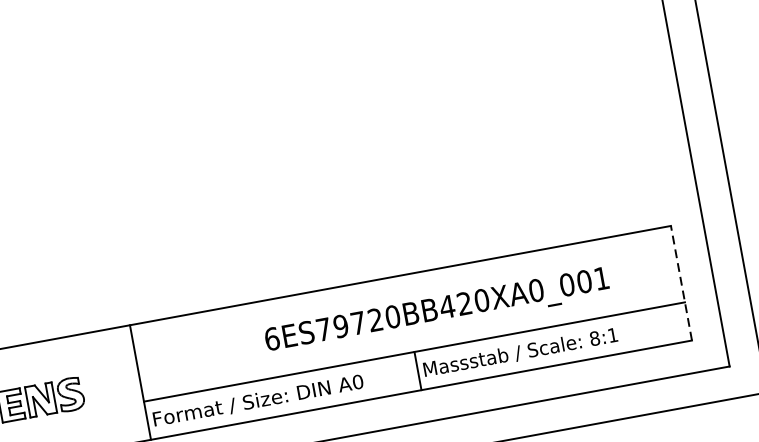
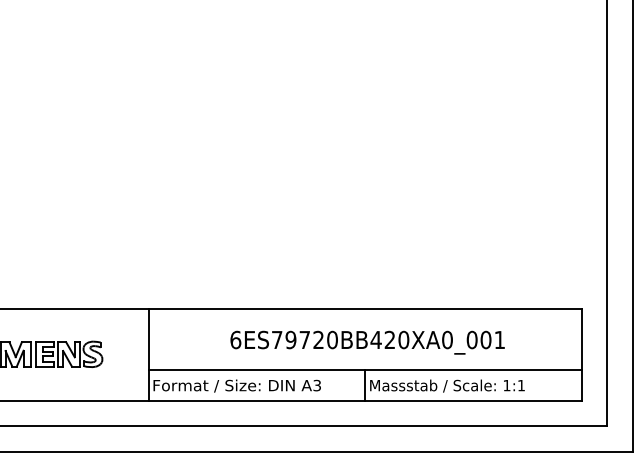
line: (680, 283) -> (581, 355), dashed -> solid
text: (437, 311) -> (367, 342), moved
text: (594, 338) -> (506, 385), 8:1 -> 1:1
text: (358, 381) -> (317, 385), A0 -> A3

